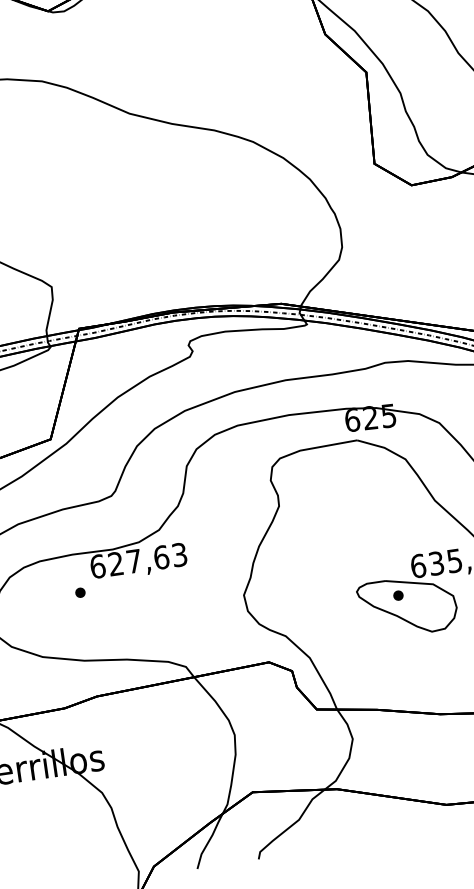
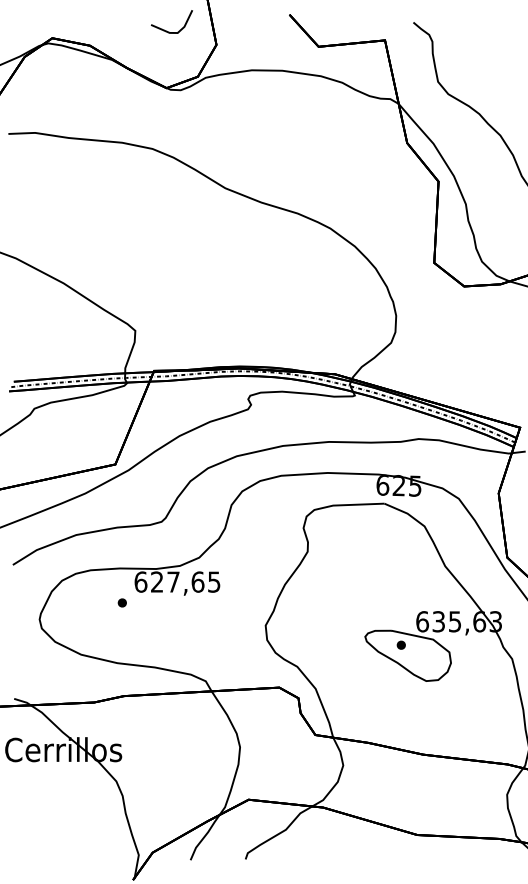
text: (179, 554) -> (214, 581), 627,63 -> 627,65

